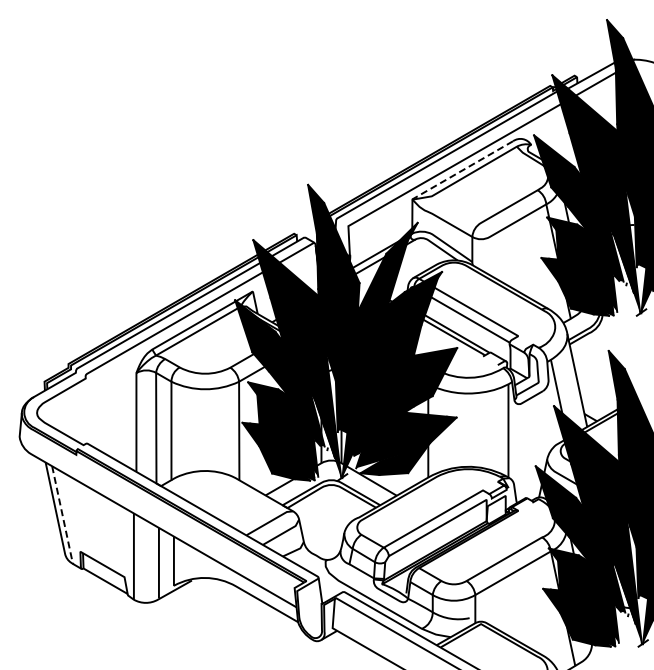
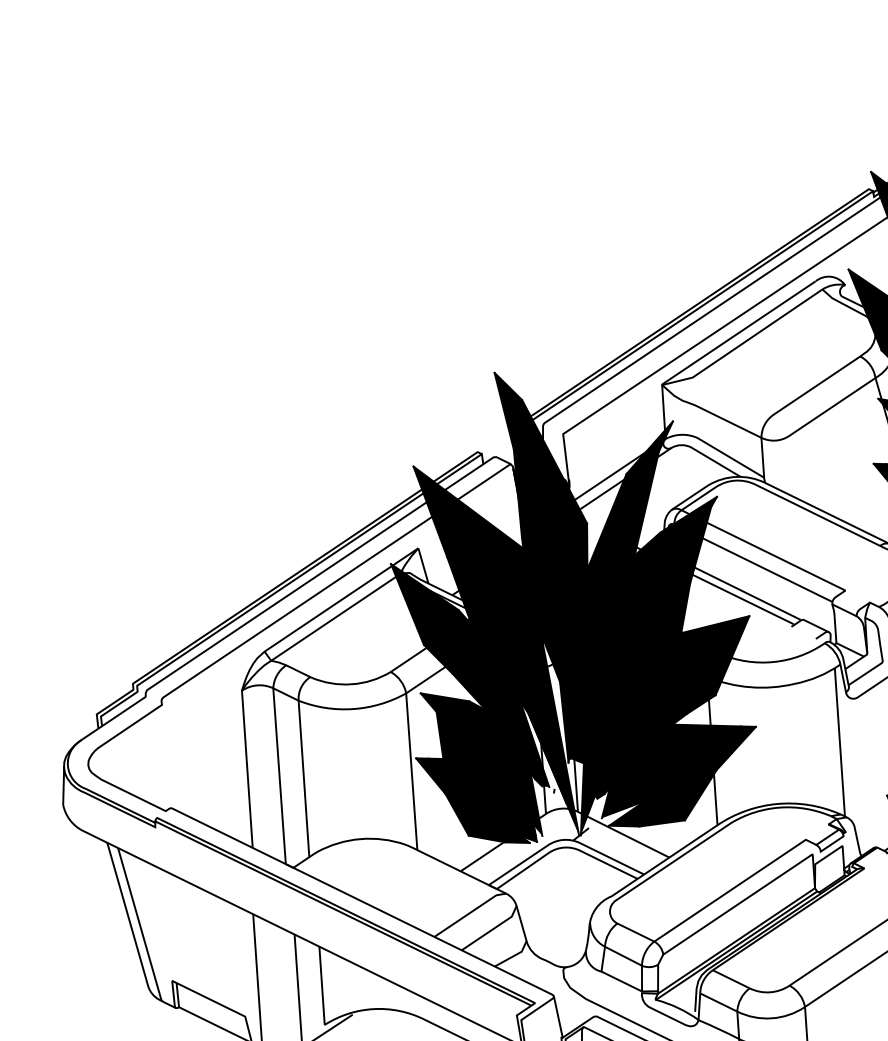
line: (462, 170) -> (738, 333), dashed -> solid
line: (62, 516) -> (139, 926), dashed -> solid

